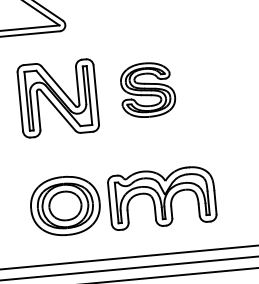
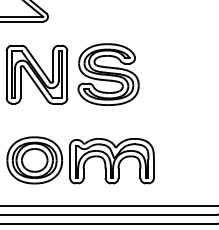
part: (147, 89) -> (108, 74), size x1.43

